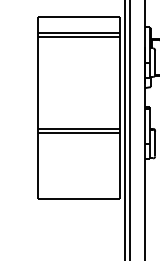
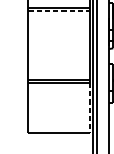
line: (78, 37) -> (58, 11), solid -> dashed
line: (119, 166) -> (89, 108), solid -> dashed

